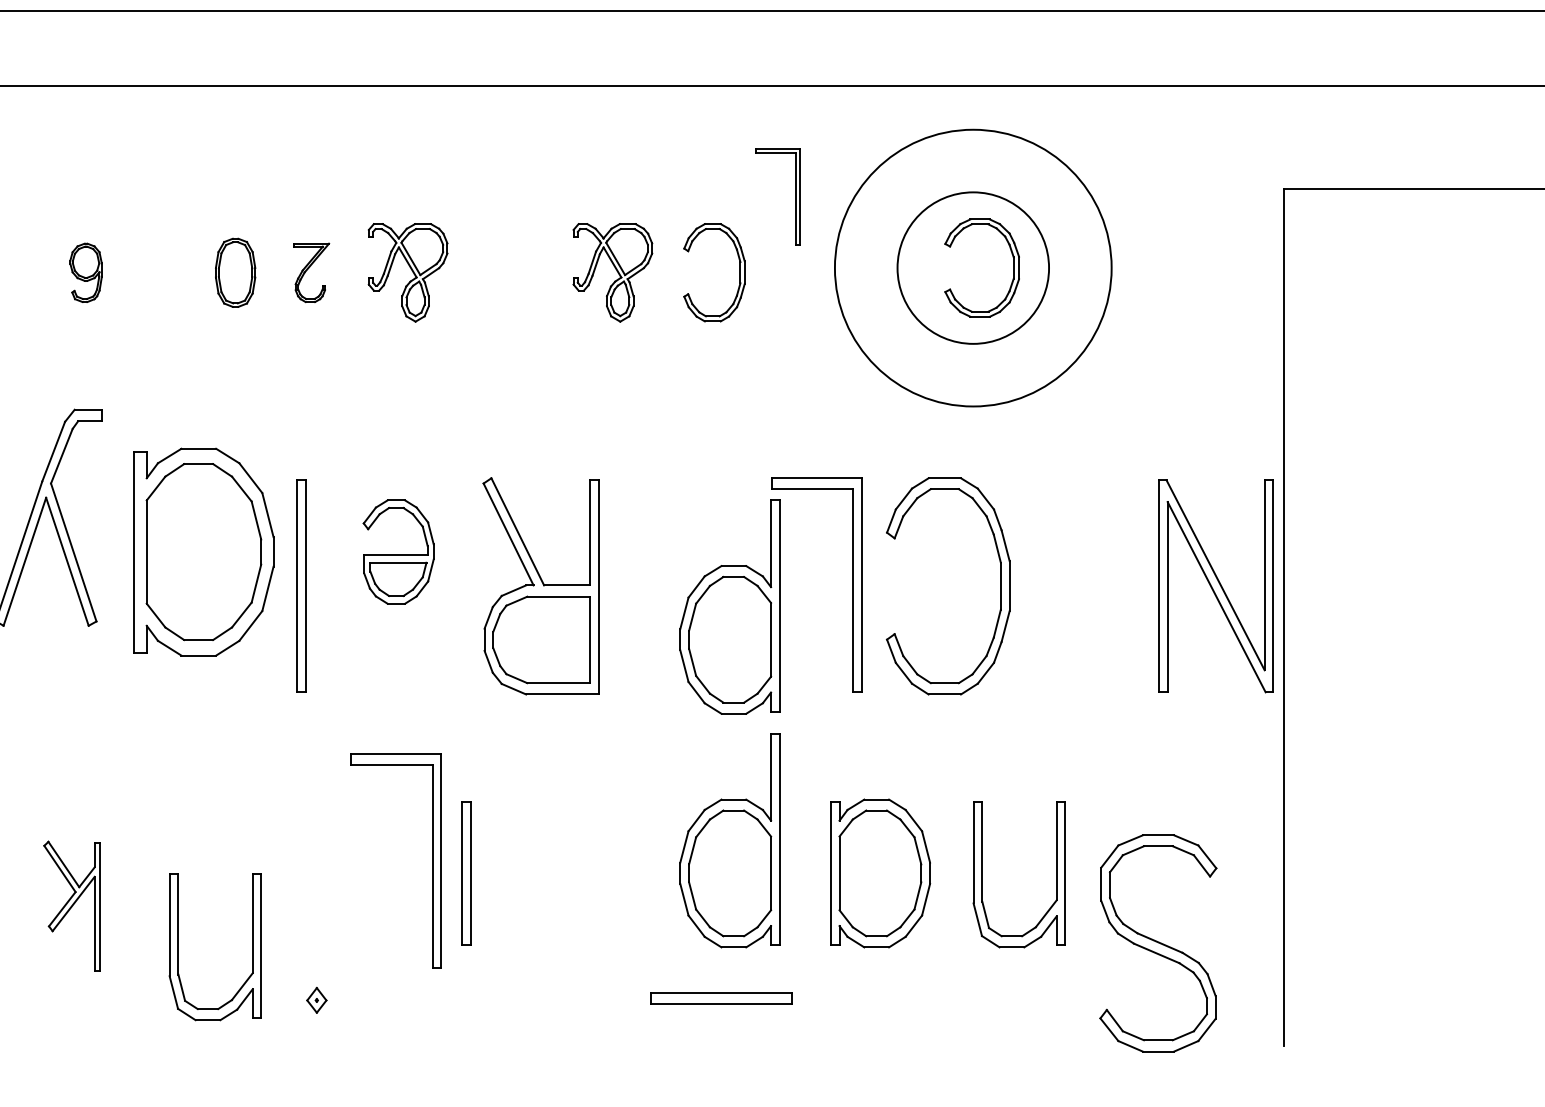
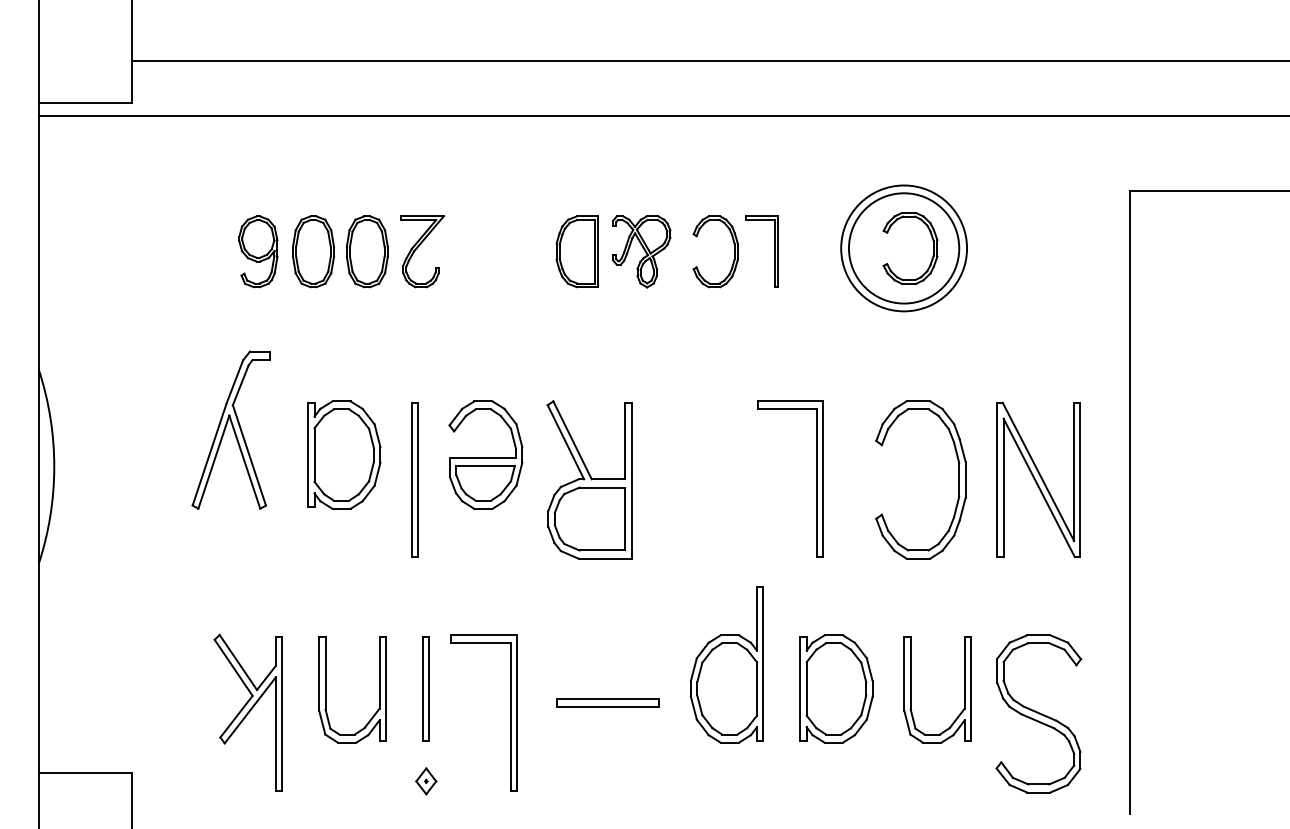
part: (795, 196) -> (774, 251), moved
circle: (973, 268) -> (904, 248), size x0.62
part: (86, 272) -> (258, 251), size x1.67
part: (161, 272) -> (313, 251), added
part: (234, 272) -> (366, 251), size x1.43
part: (311, 272) -> (422, 251), size x1.67
part: (407, 272) -> (492, 251), removed
part: (523, 272) -> (576, 251), added
part: (204, 551) -> (344, 454), size x0.71
part: (398, 551) -> (485, 454), size x1.43
part: (999, 585) -> (958, 479), moved
part: (1215, 585) -> (1038, 479), moved
part: (729, 606) -> (726, 494), removed
part: (432, 860) -> (510, 712), moved
part: (465, 872) -> (425, 688), moved
part: (71, 905) -> (247, 712), size x1.67
part: (1157, 942) -> (1038, 713), moved
part: (179, 946) -> (326, 689), moved
part: (721, 997) -> (607, 702), moved
part: (317, 1000) -> (426, 781), size x1.43

